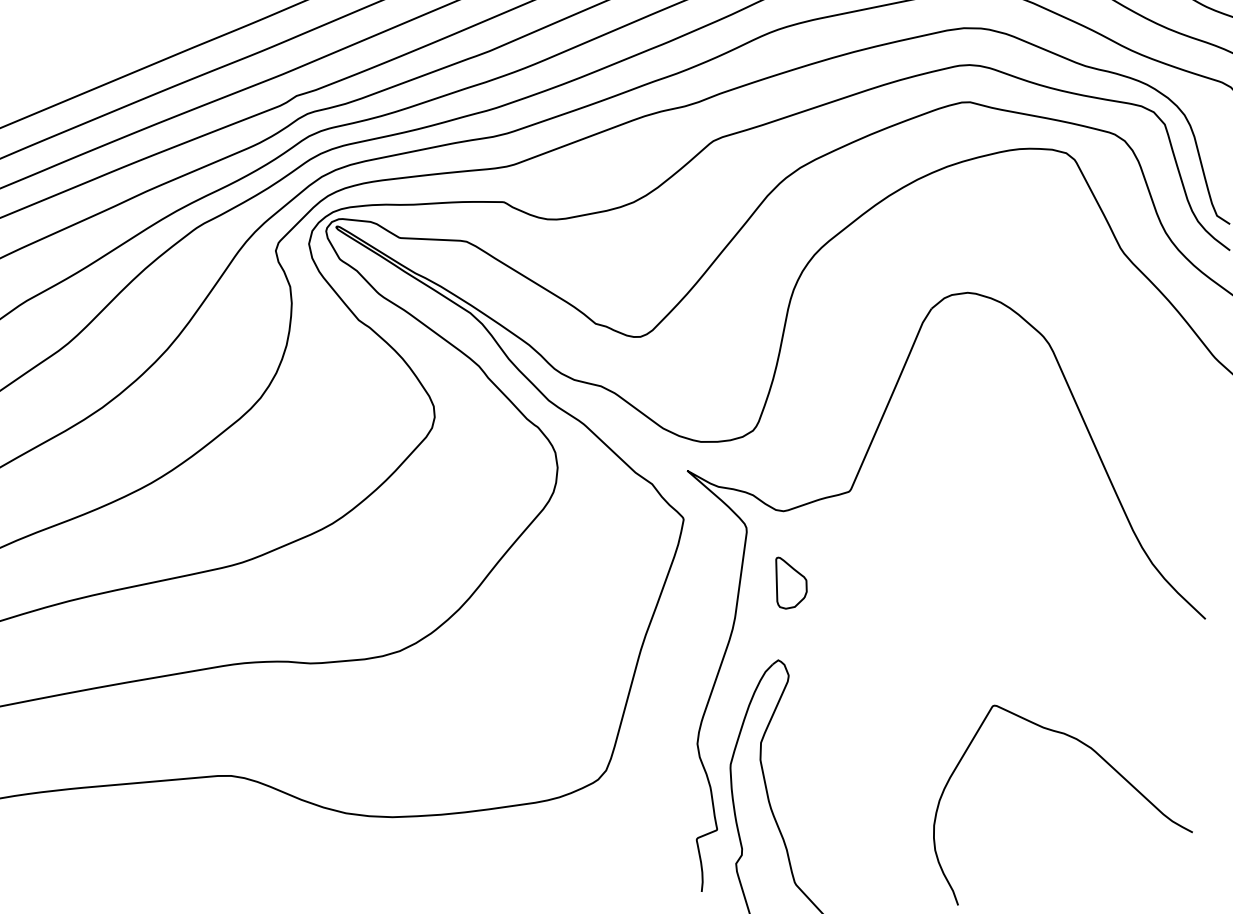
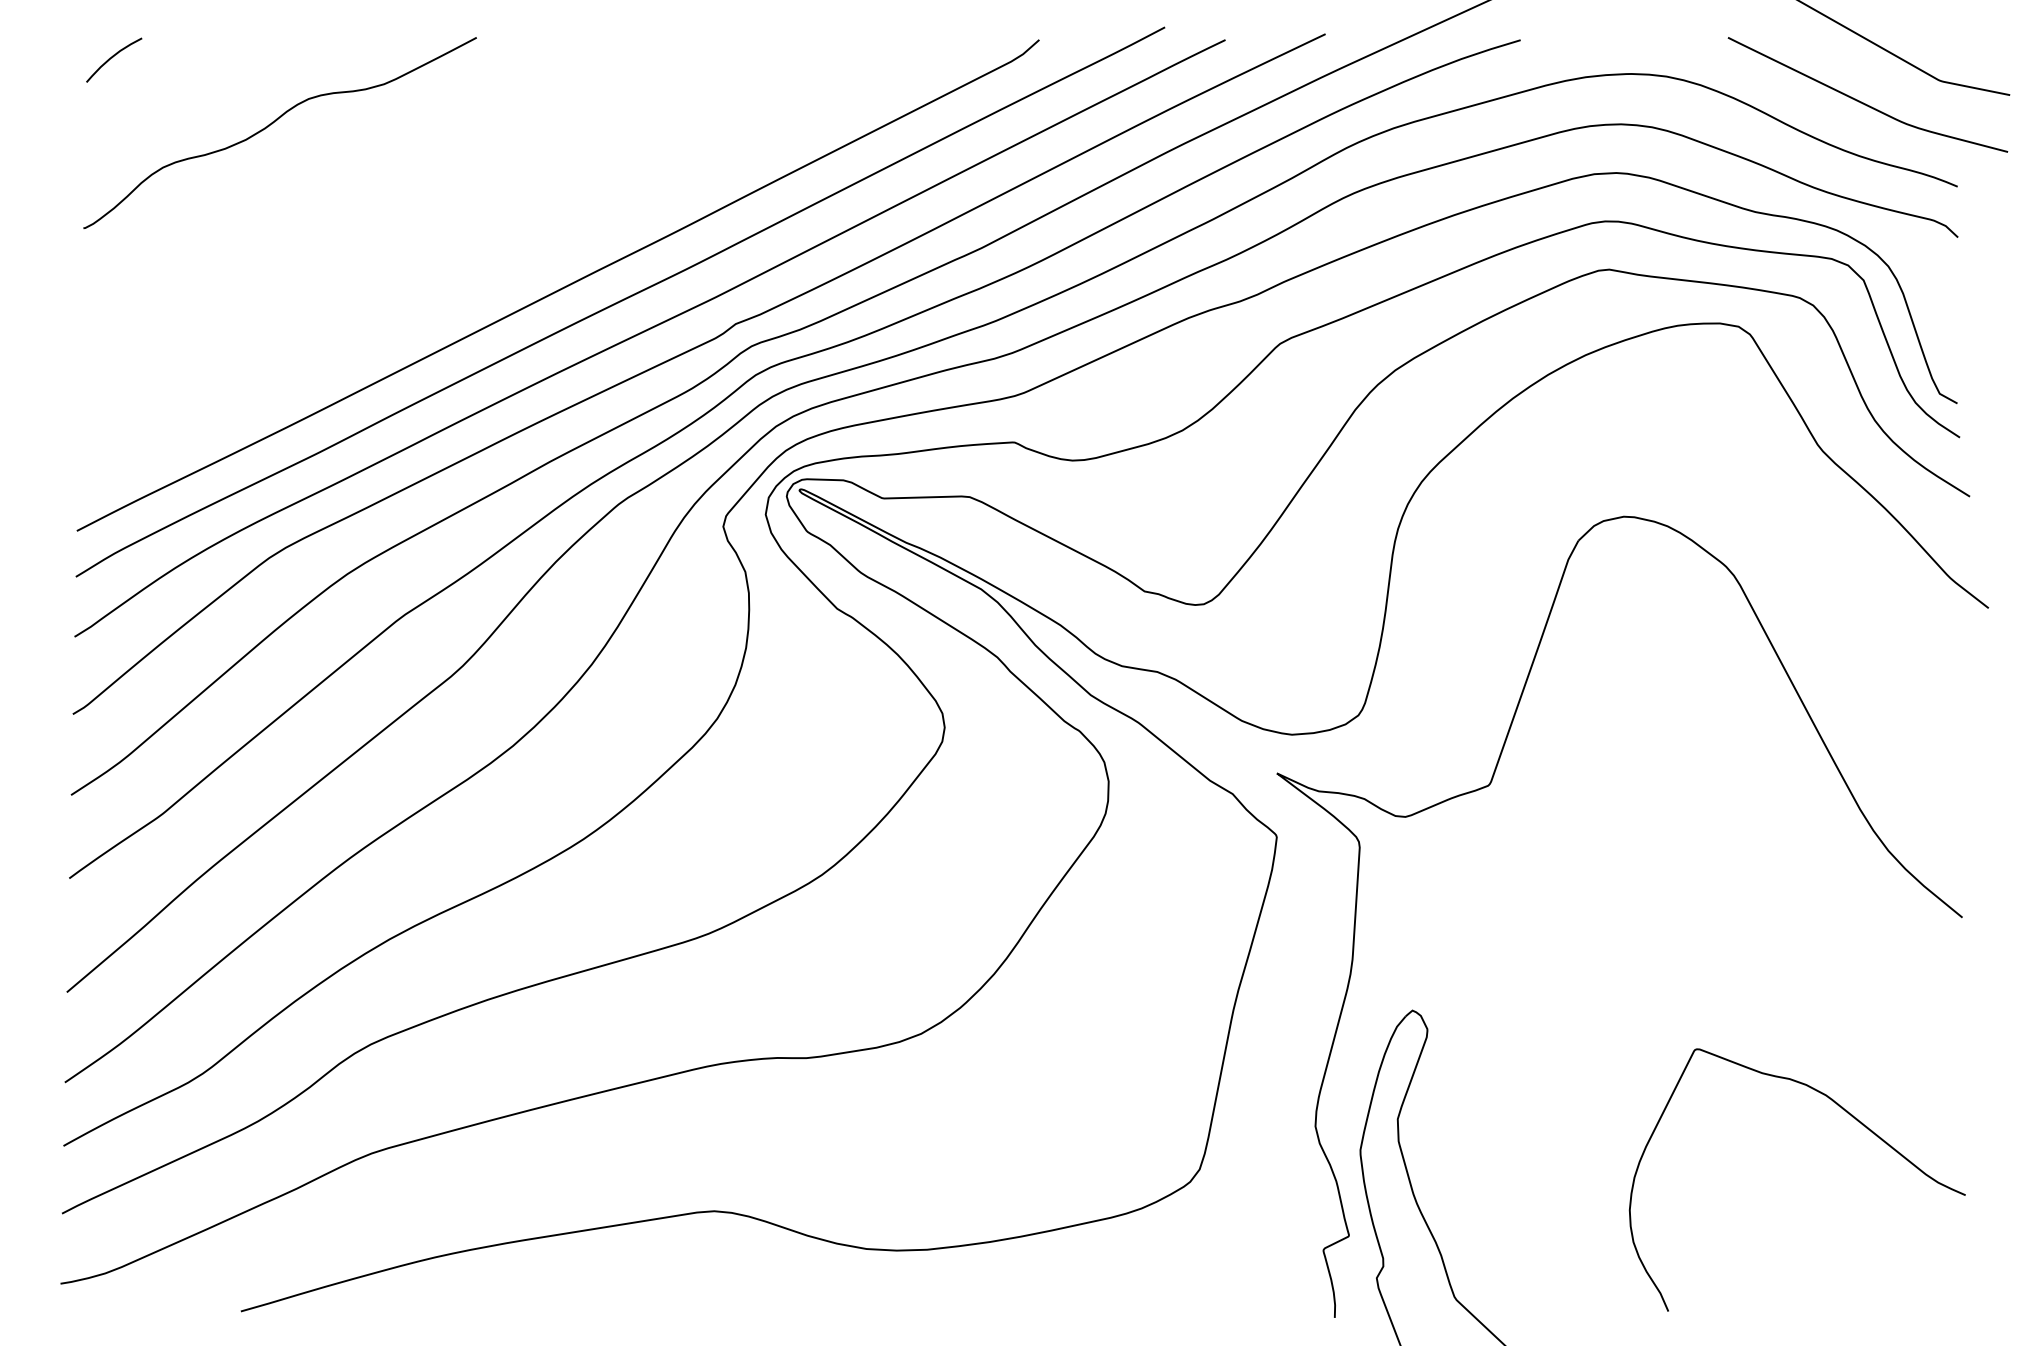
part: (790, 583) -> (1421, 909), removed

